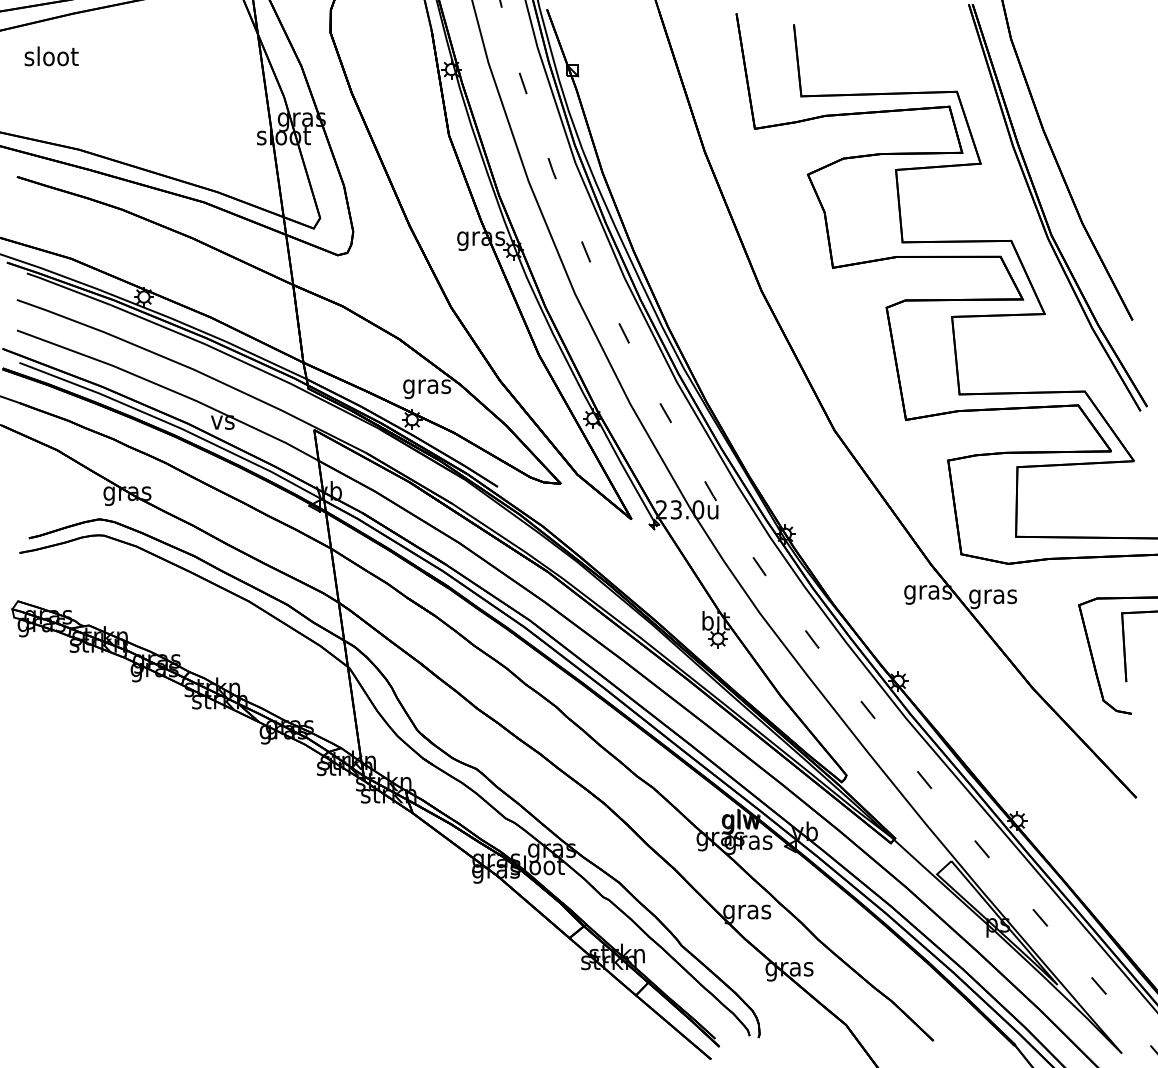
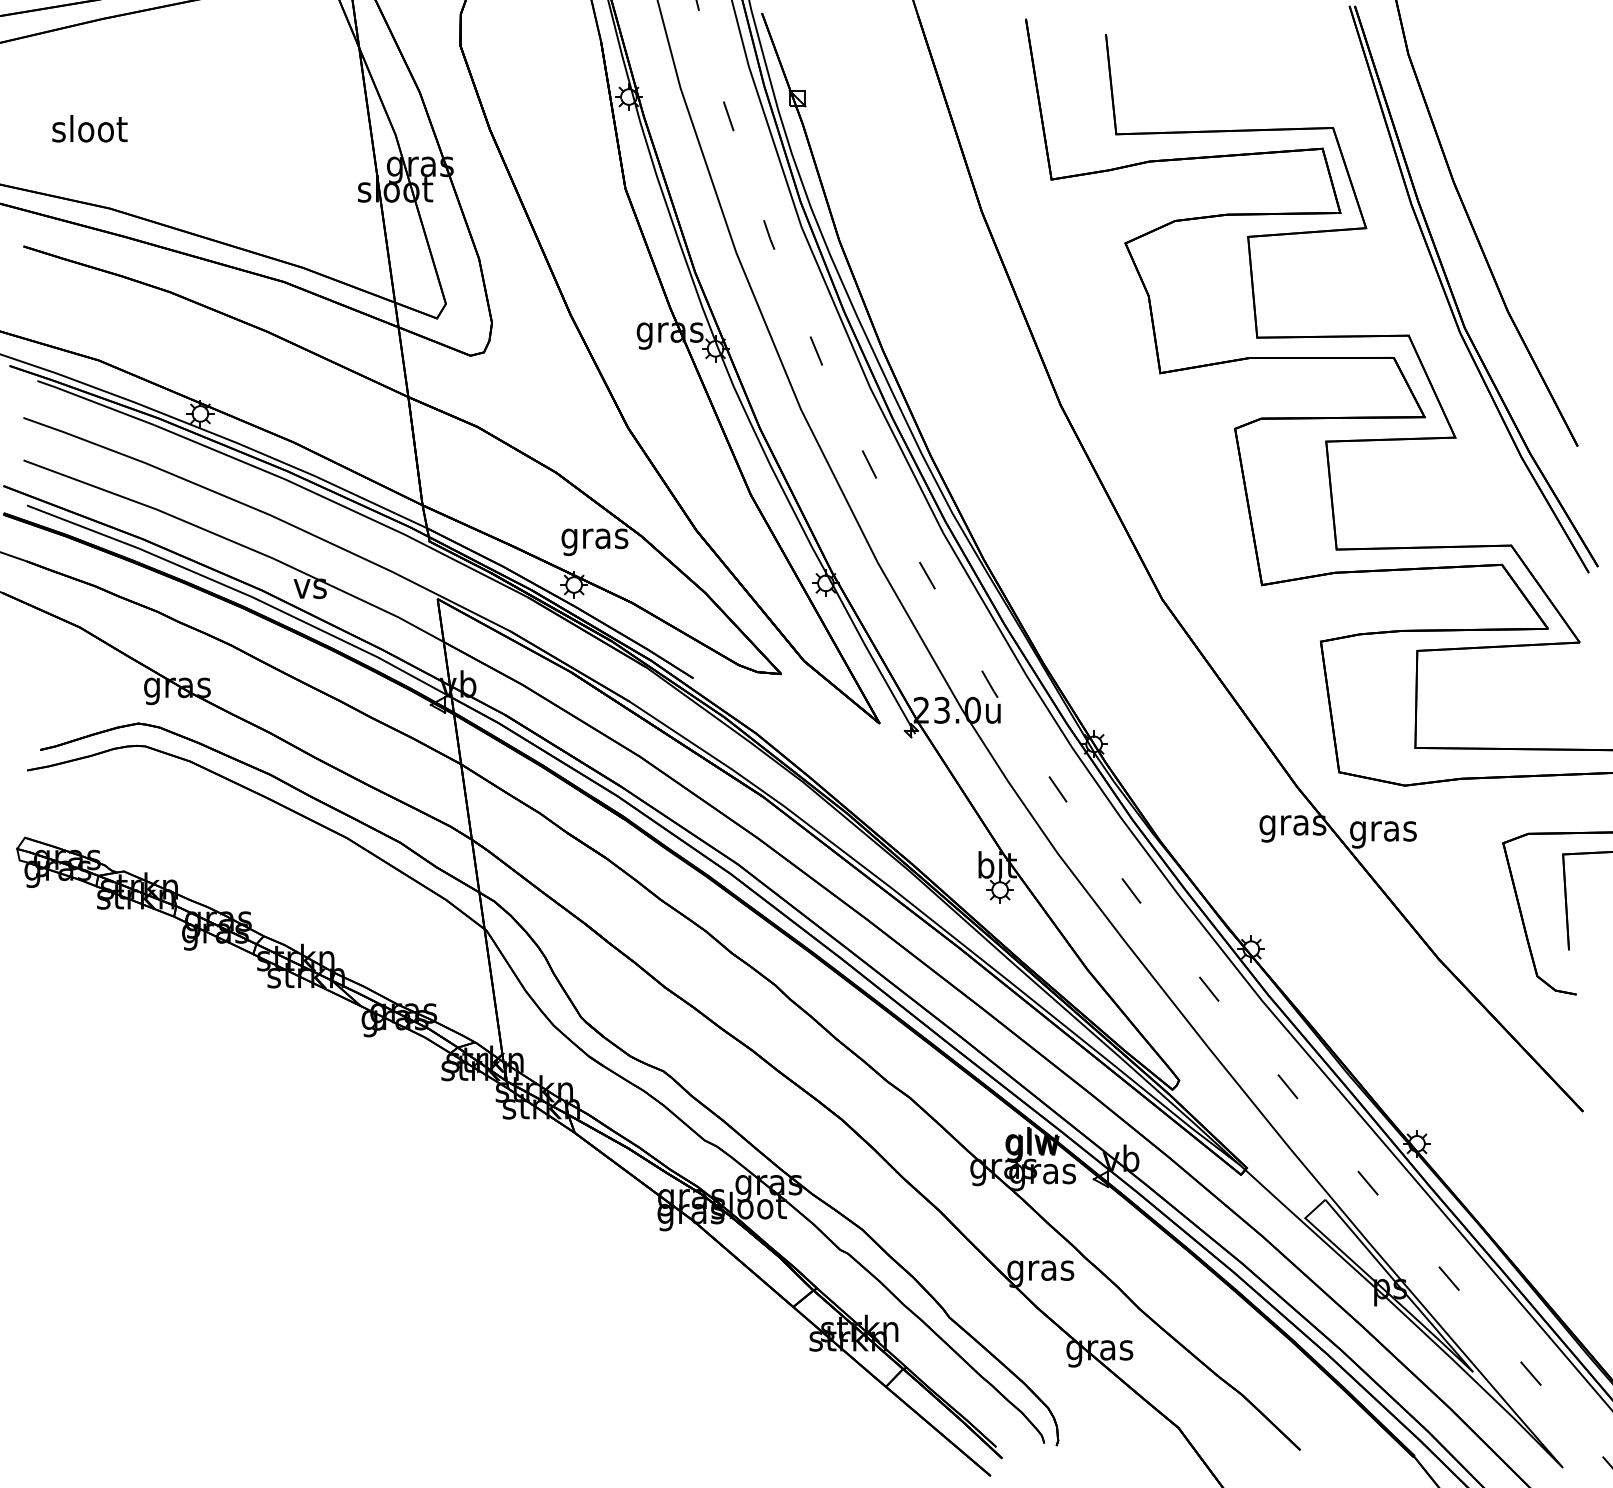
text: (51, 56) -> (89, 128), moved

